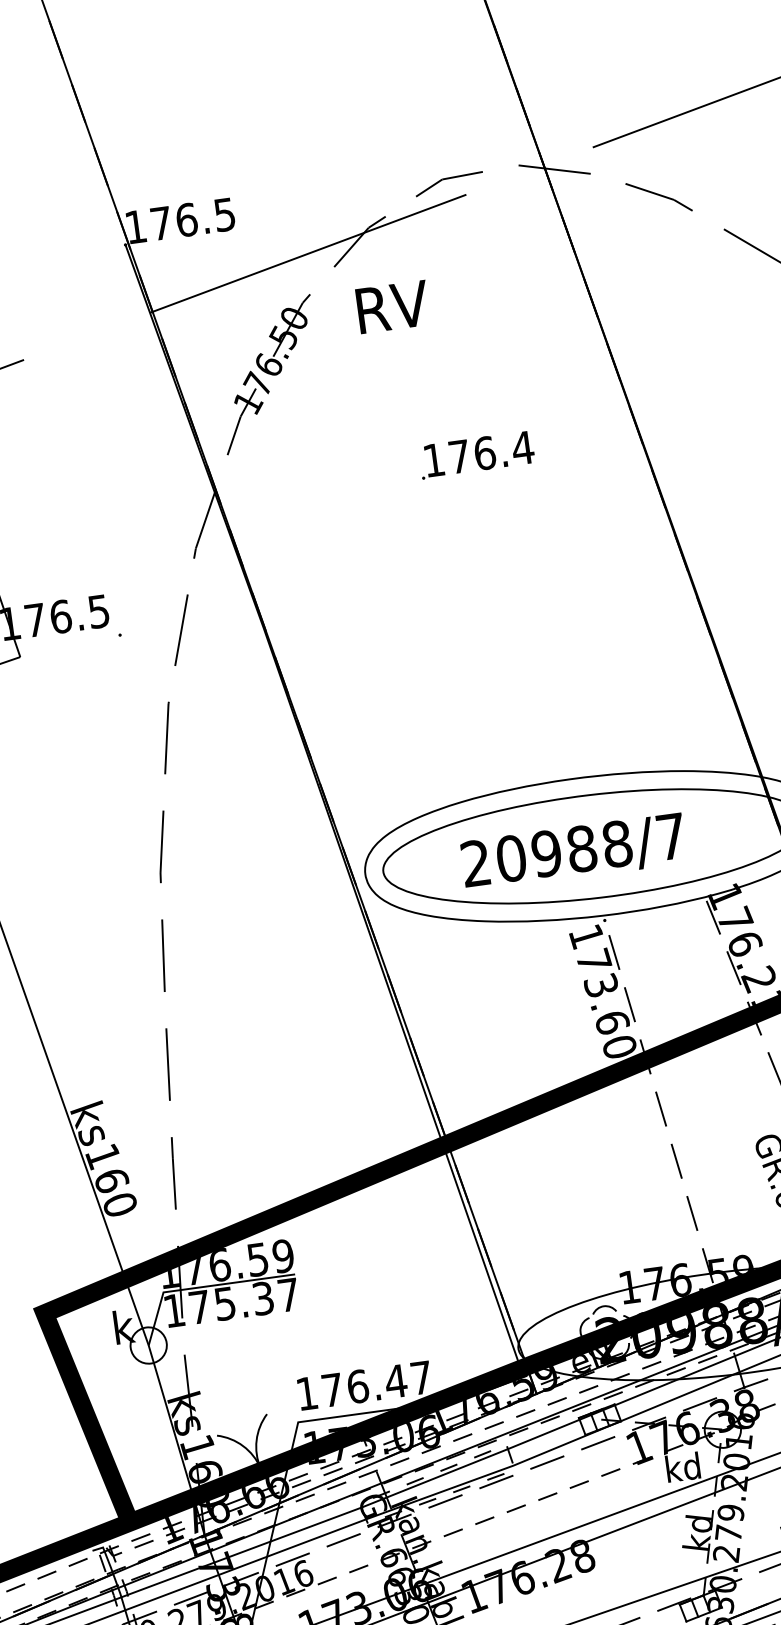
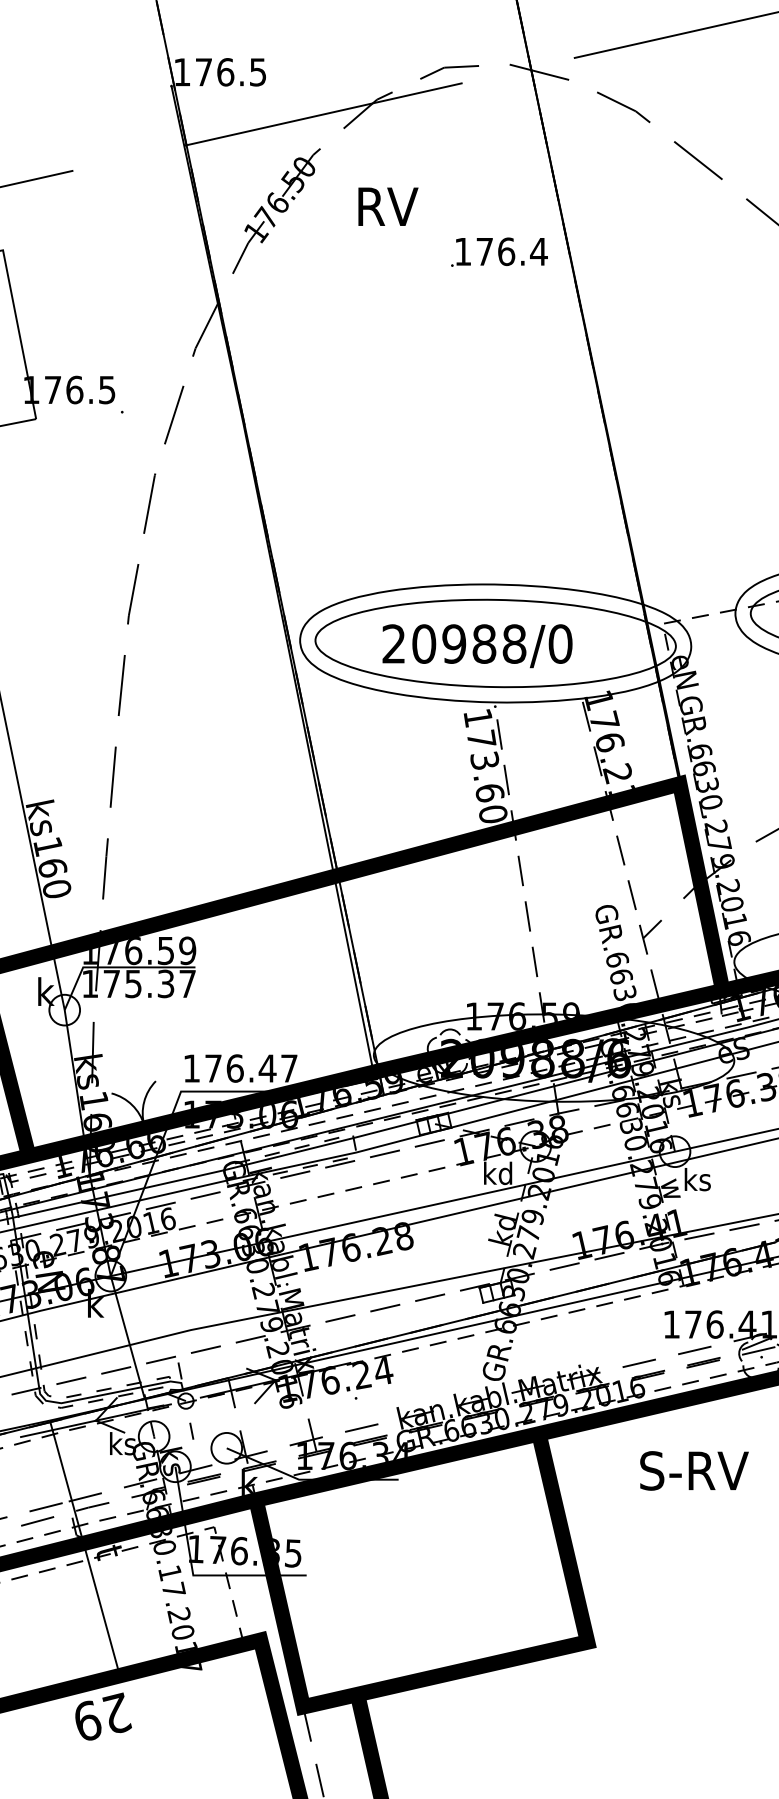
text: (393, 306) -> (388, 206), moved
text: (476, 454) -> (499, 251), moved
text: (671, 835) -> (560, 643), 20988/7 -> 20988/0

